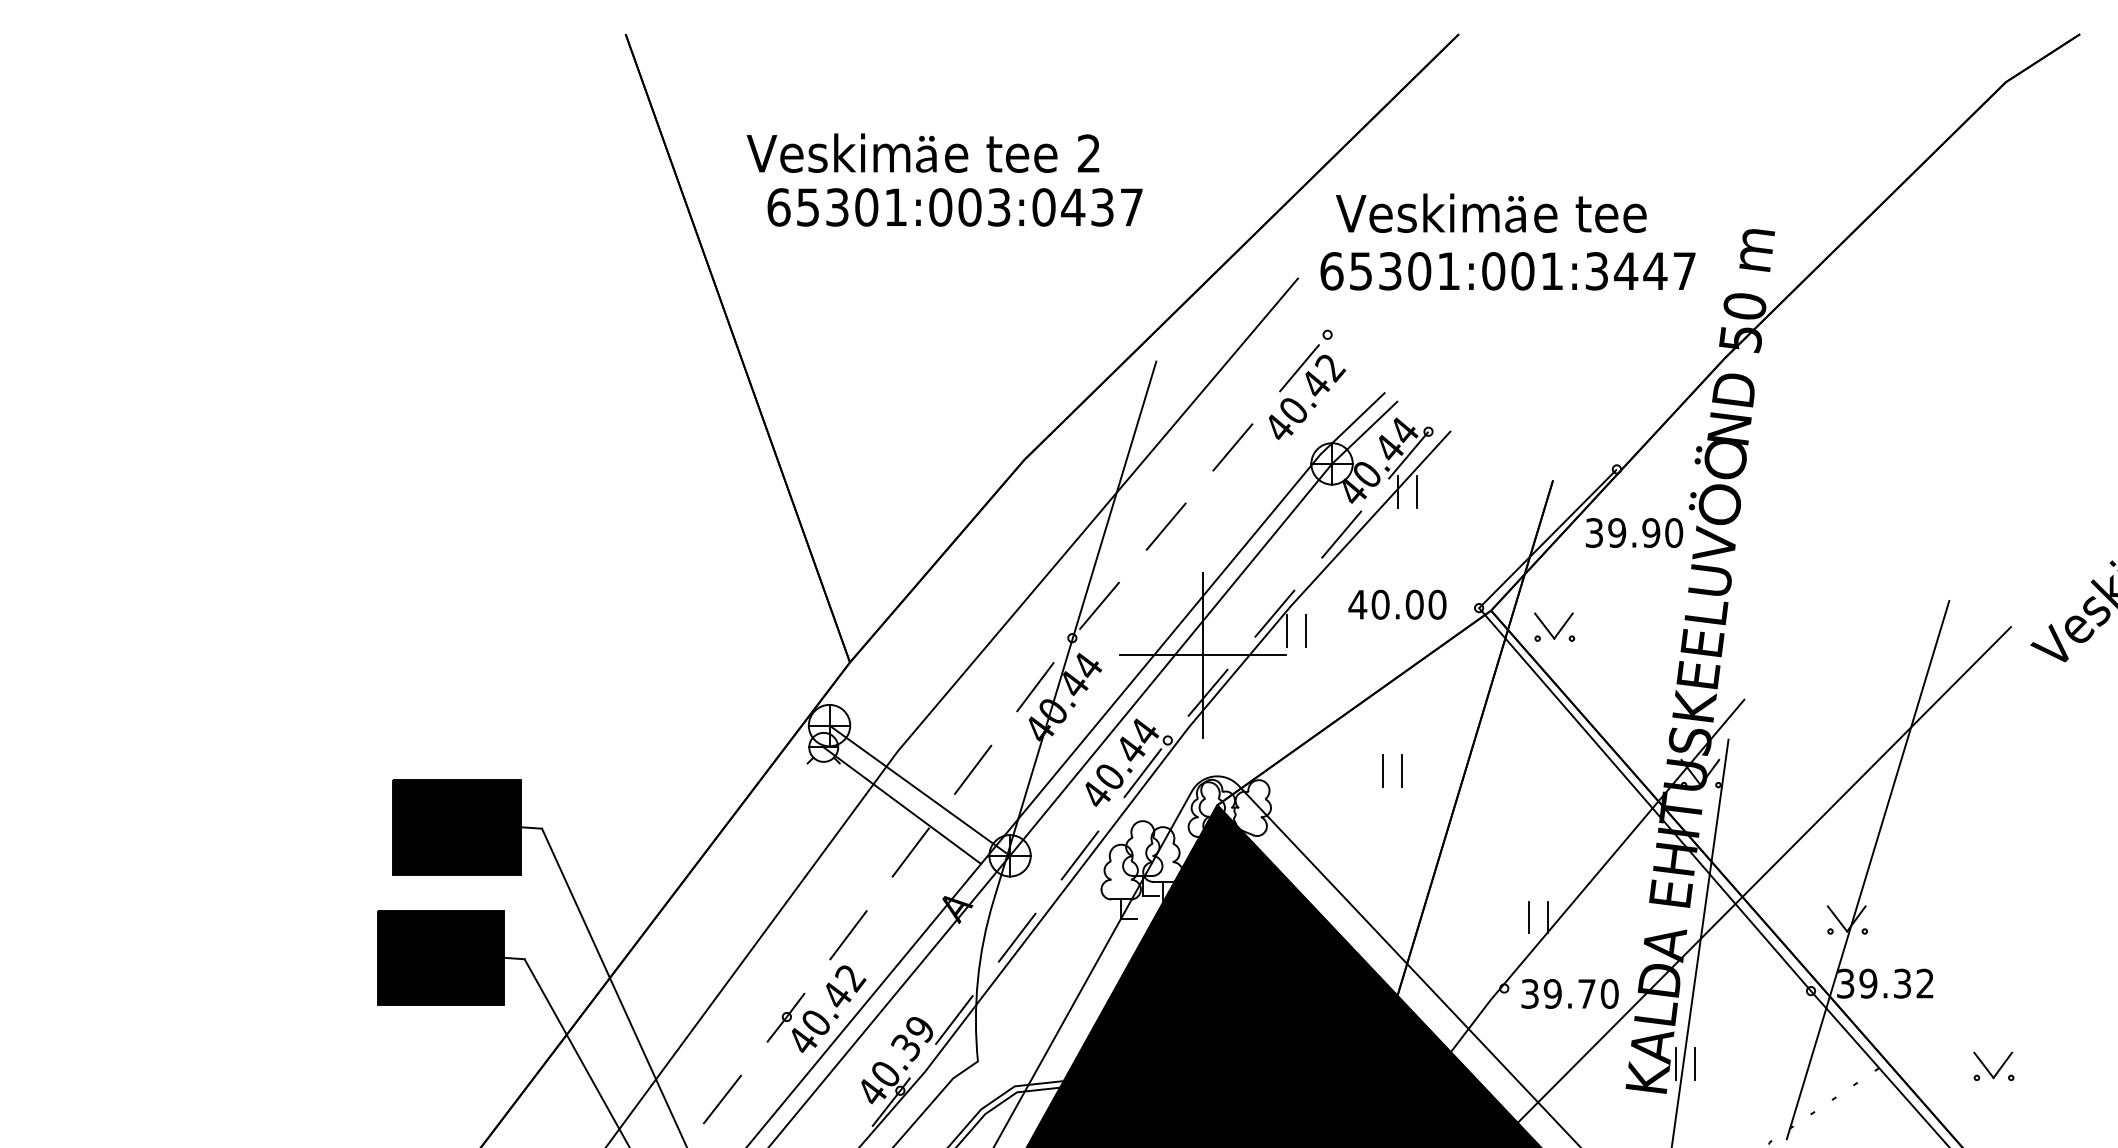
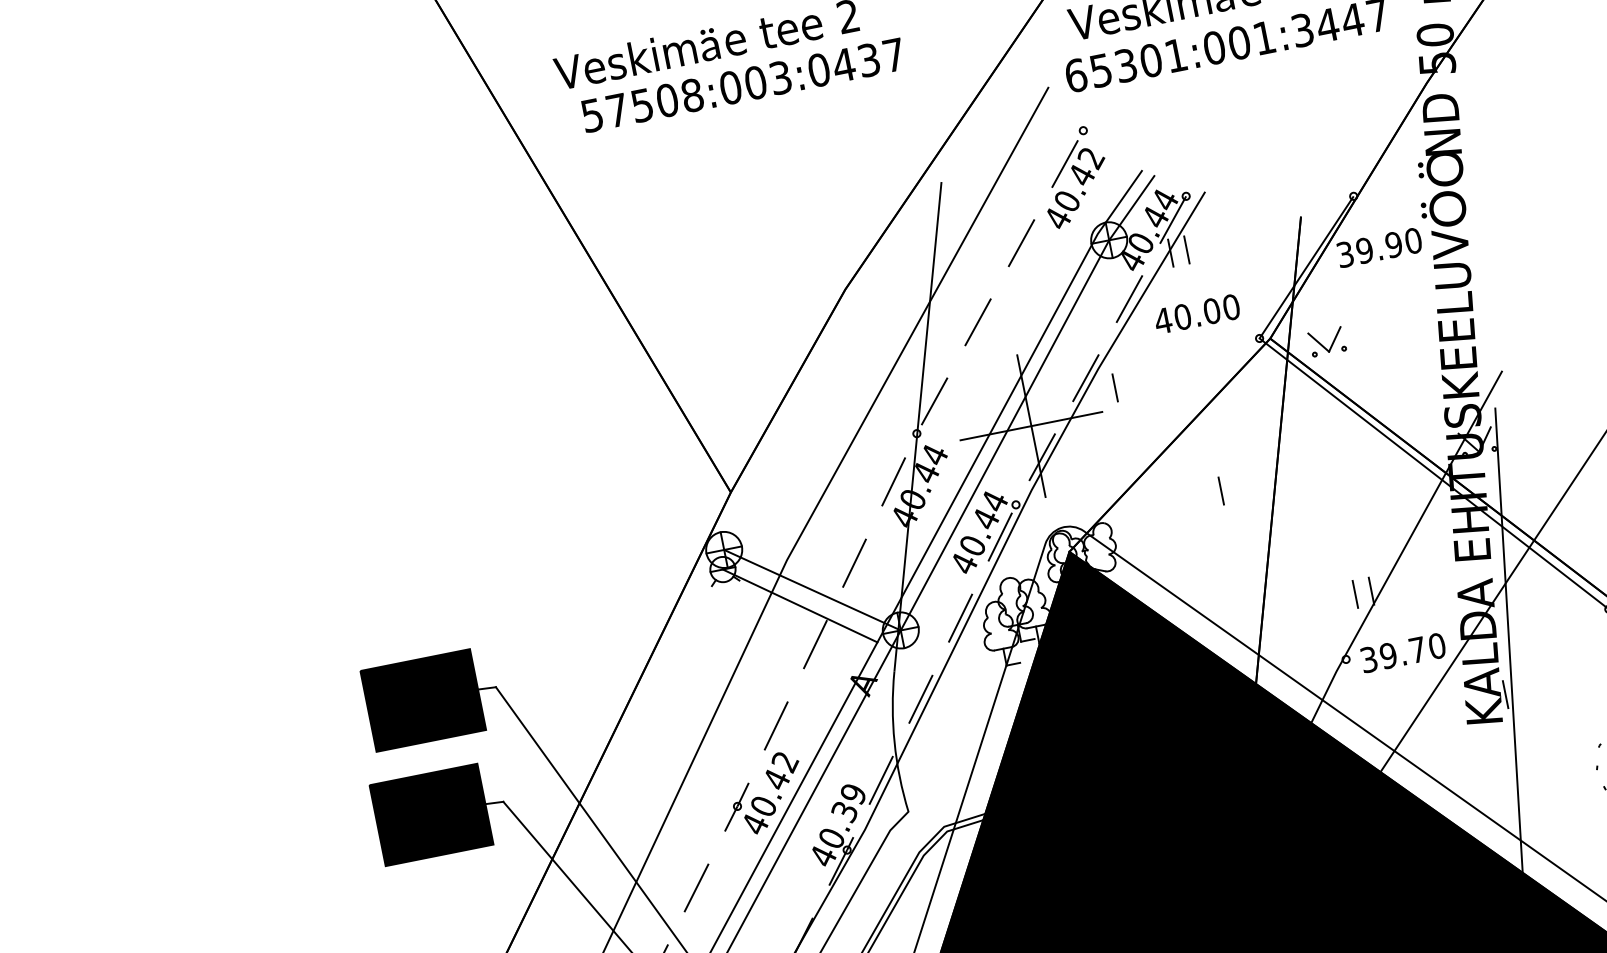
text: (837, 207) -> (642, 105), 65301:003:0437 -> 57508:003:0437
text: (1397, 604) -> (1197, 313), moved
line: (1286, 631) -> (1098, 391), removed
line: (1382, 770) -> (1204, 493), removed
line: (1694, 1063) -> (1521, 691), removed

